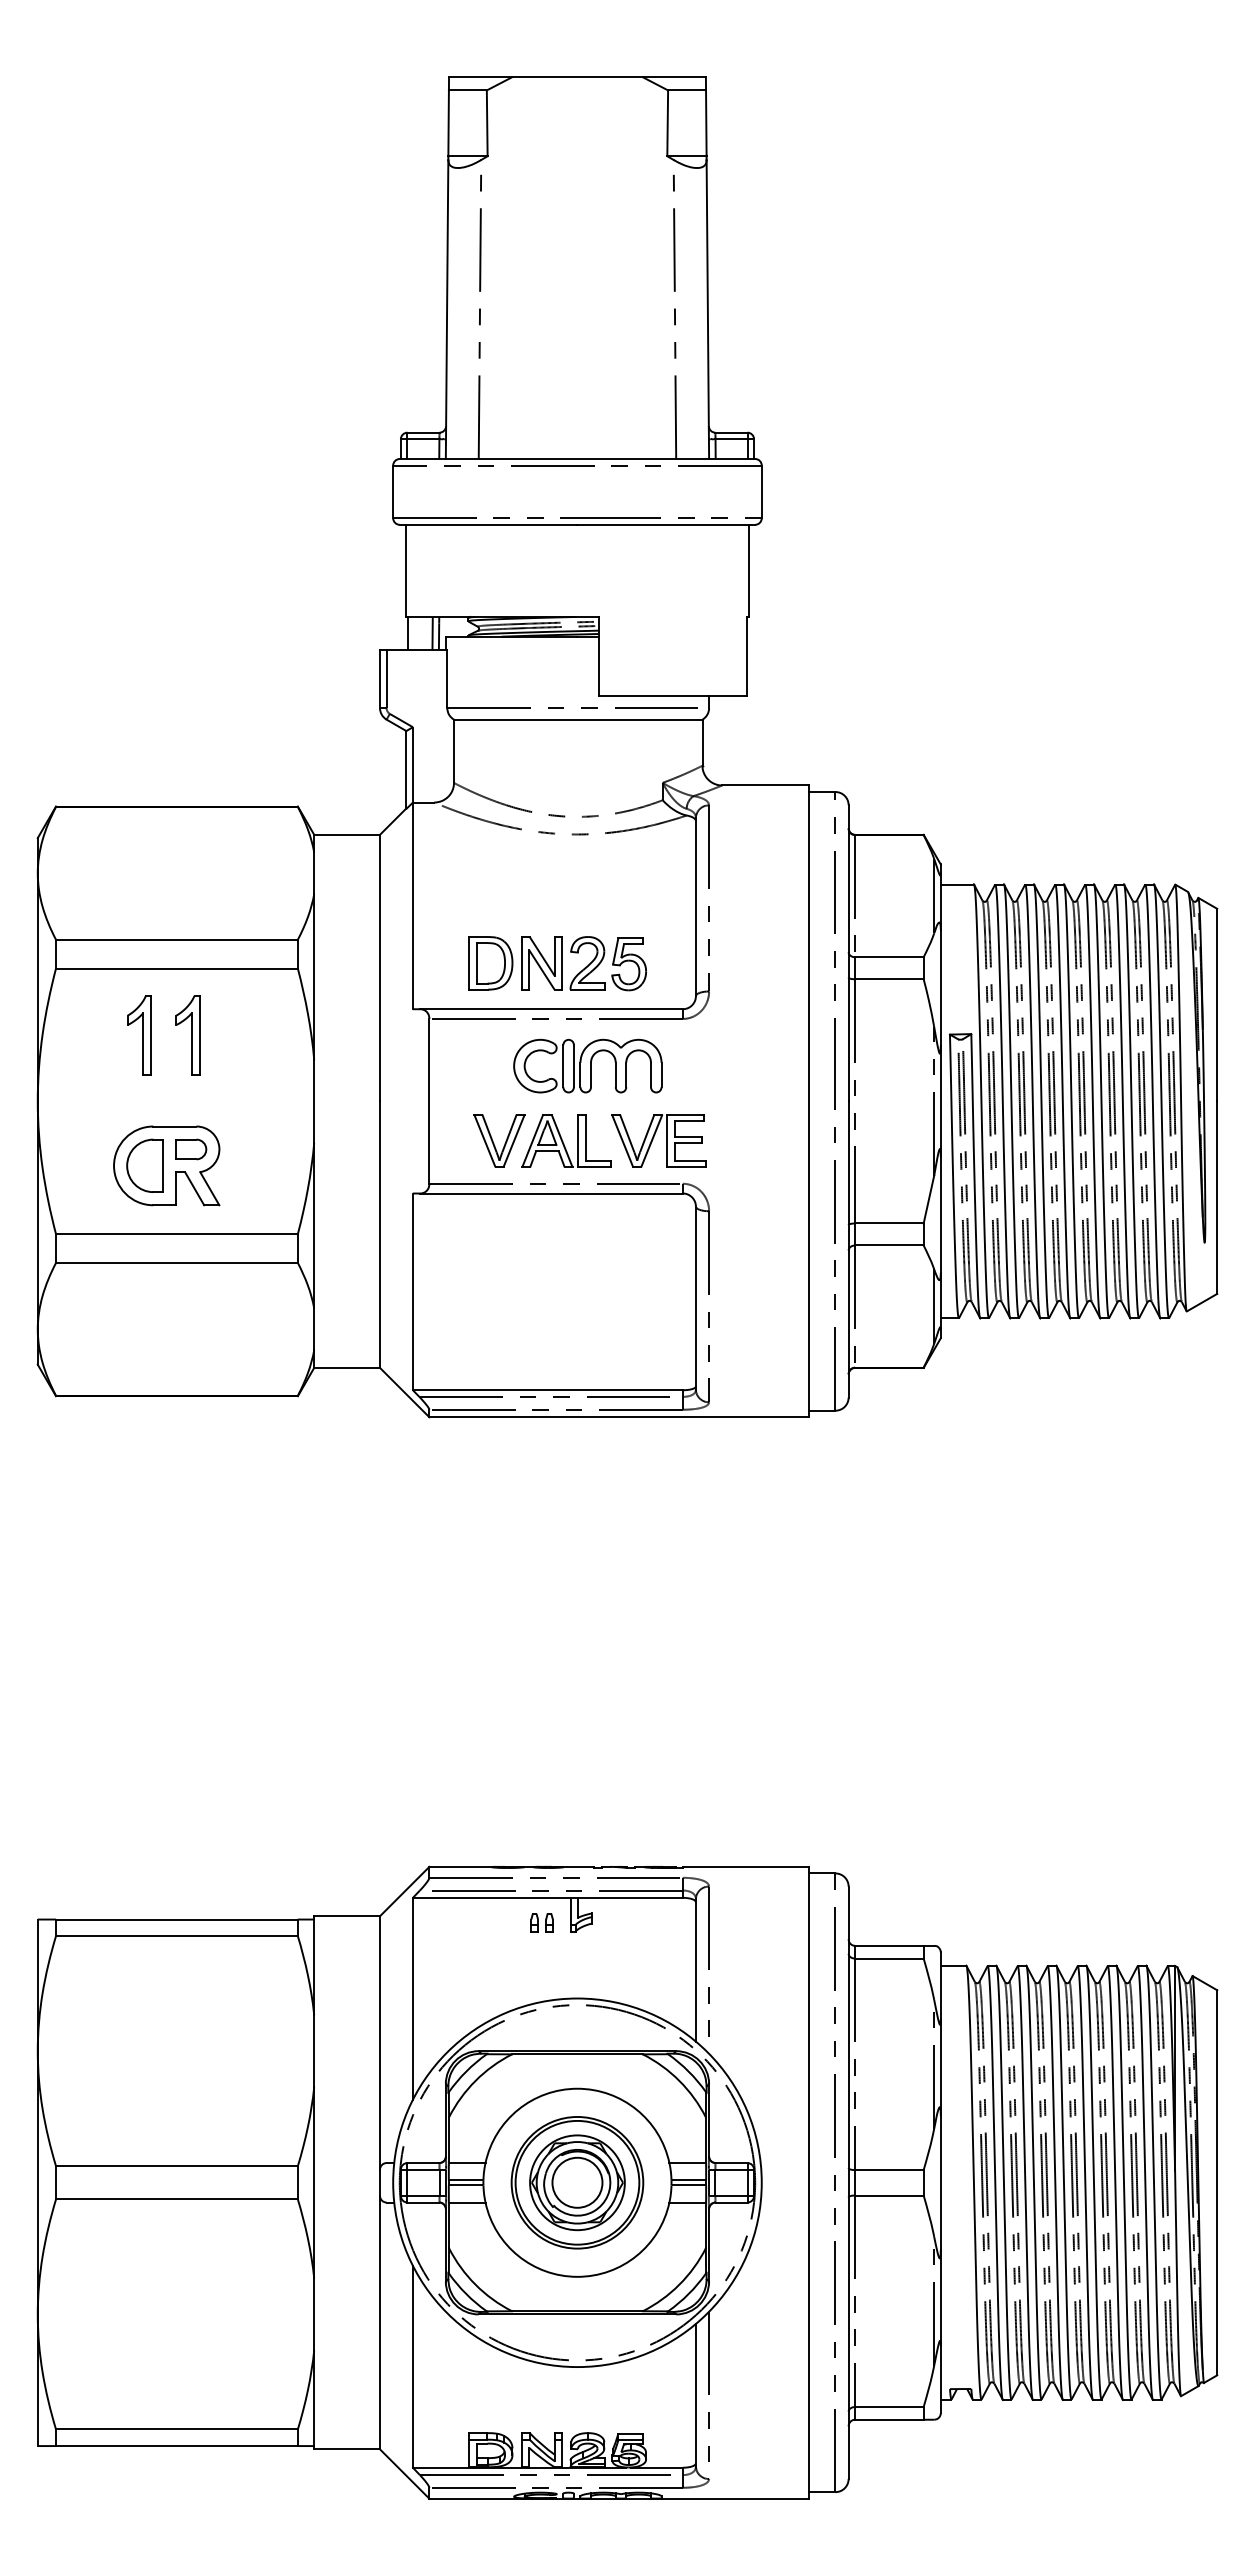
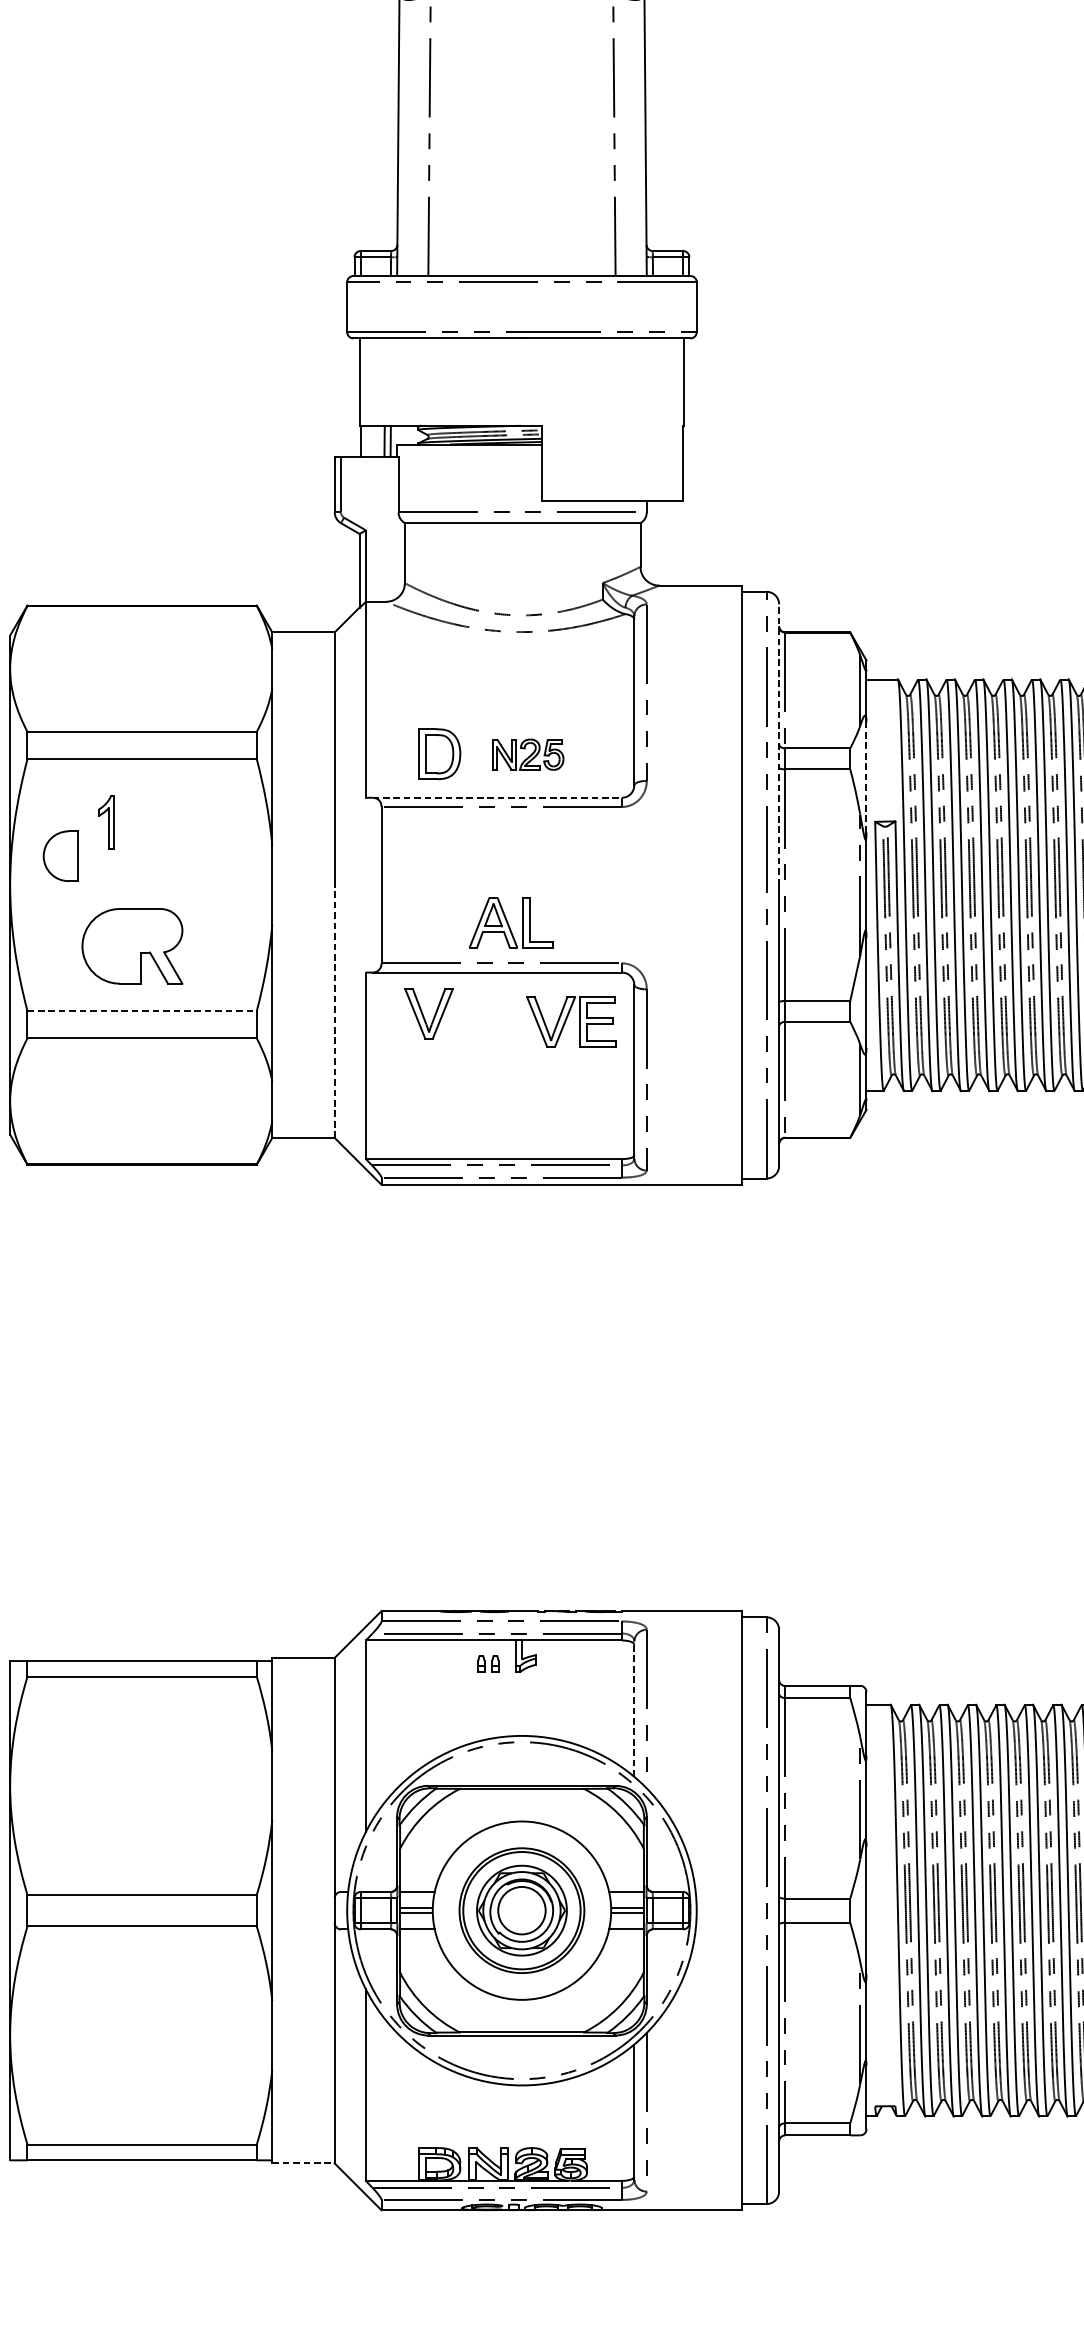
line: (848, 952) -> (778, 743), solid -> dashed
part: (583, 963) -> (527, 754), size x0.6
line: (940, 987) -> (866, 777), solid -> dashed
line: (551, 1009) -> (497, 798), solid -> dashed
part: (139, 1035) -> (106, 822), size x0.7
part: (187, 1035) -> (152, 822), removed
part: (587, 1065) -> (531, 851), removed
part: (499, 1140) -> (429, 1013), moved
part: (658, 1140) -> (571, 1021), moved
part: (191, 1149) -> (155, 930), removed
part: (144, 1165) -> (60, 855), moved
line: (176, 1234) -> (141, 1011), solid -> dashed
line: (380, 1234) -> (335, 1011), solid -> dashed
line: (695, 1969) -> (633, 1708), solid -> dashed
line: (347, 2449) -> (303, 2163), solid -> dashed

